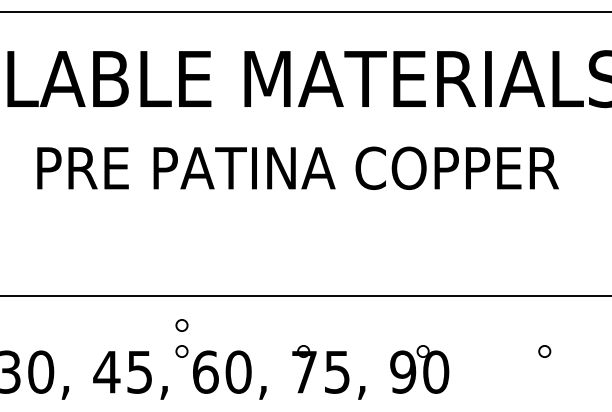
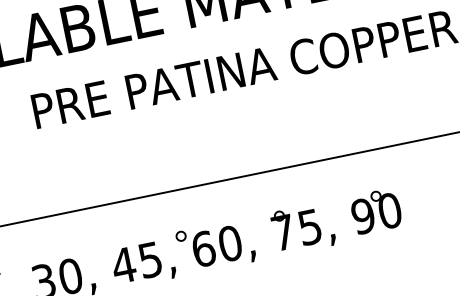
part: (181, 325) -> (176, 215), removed

